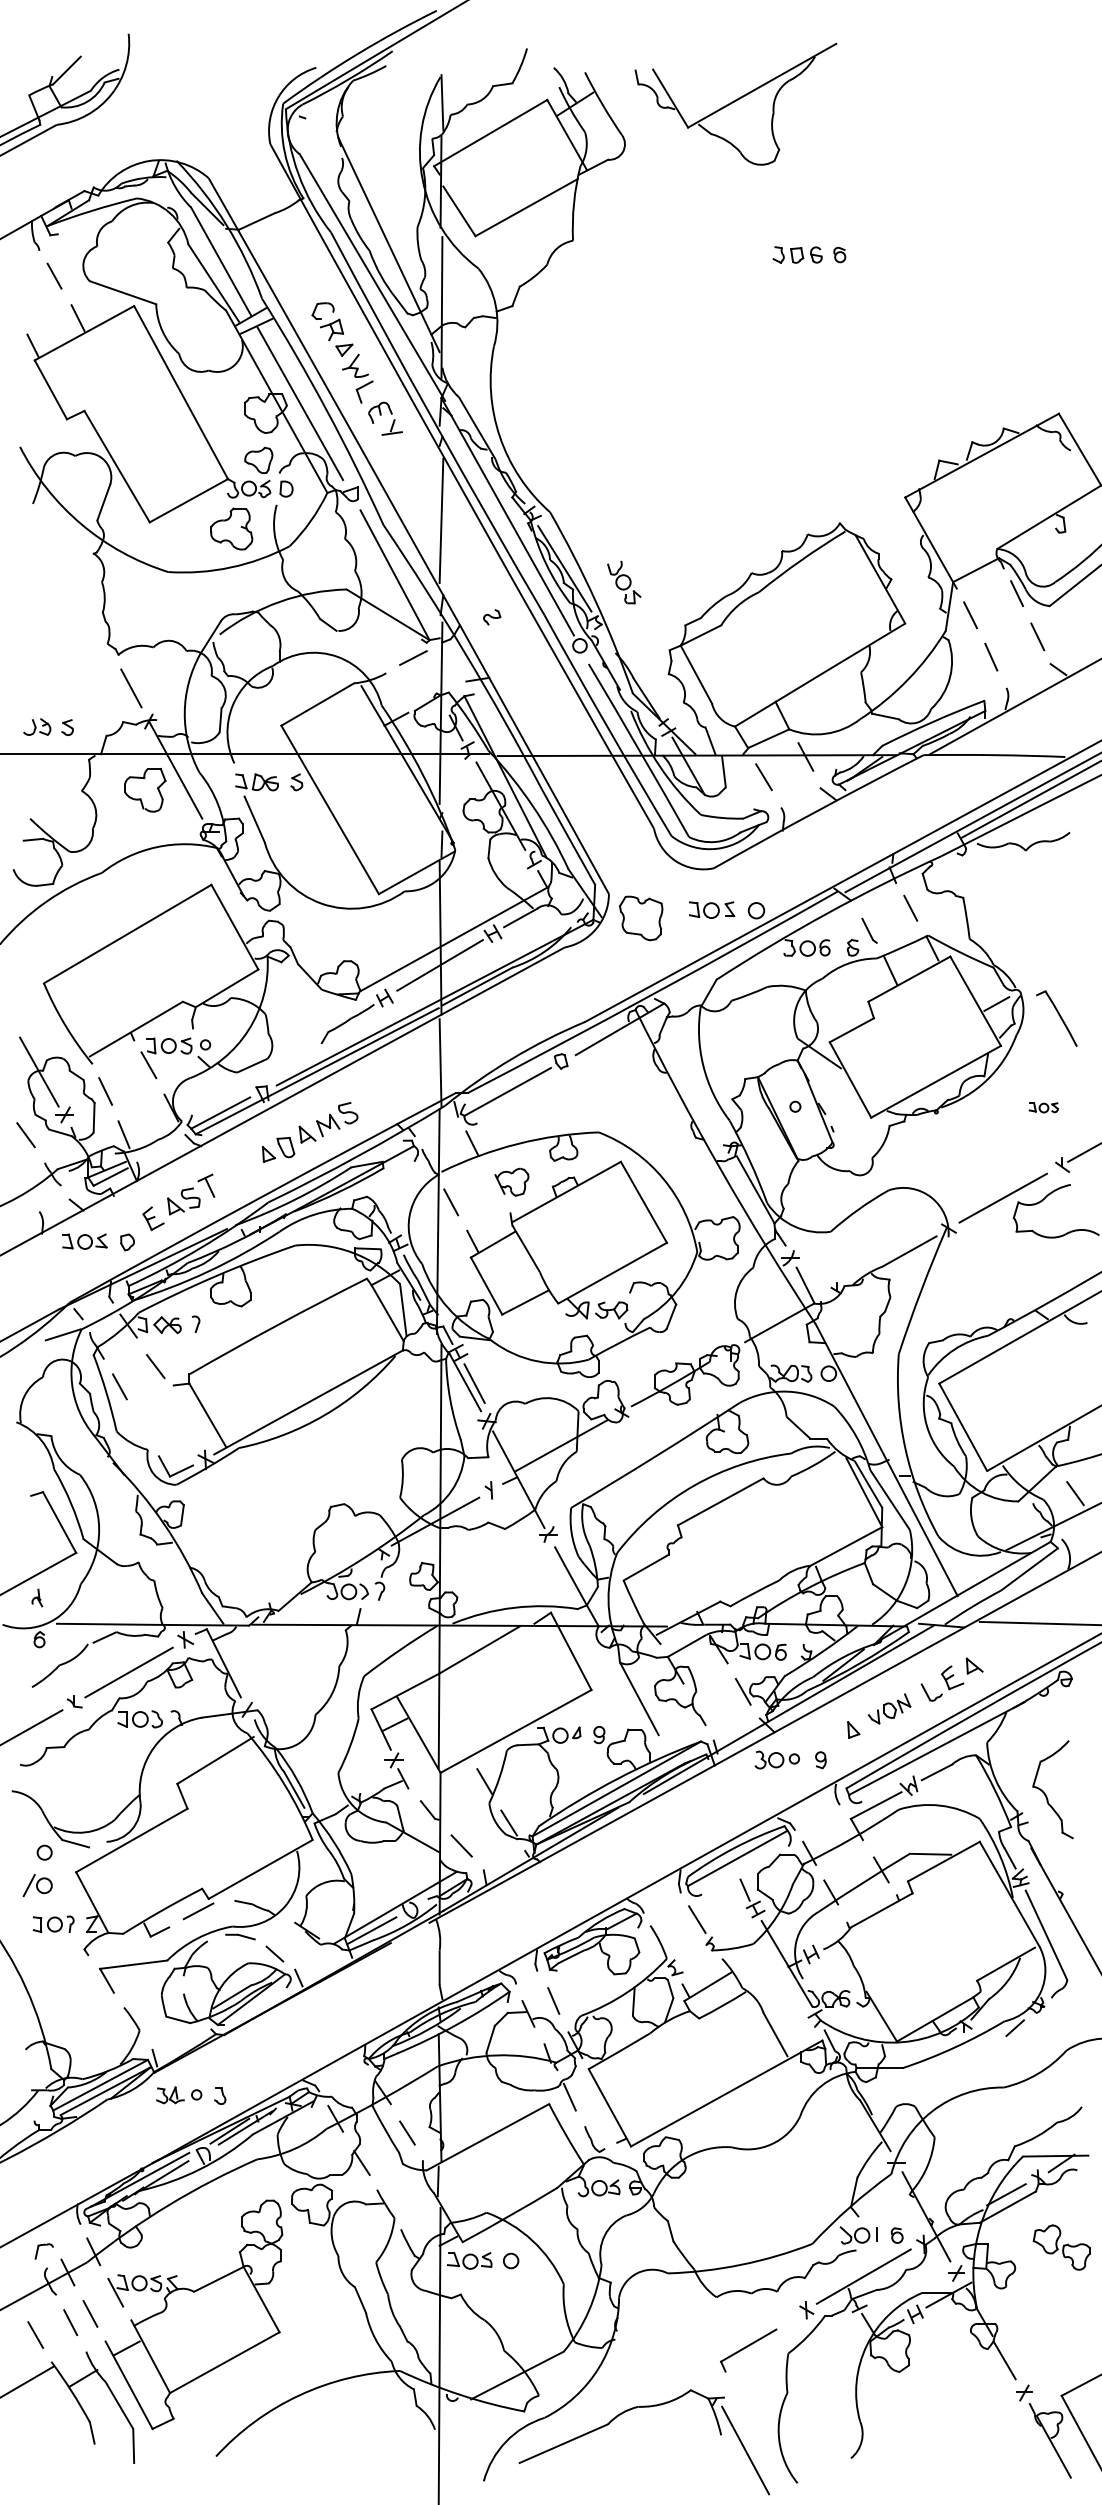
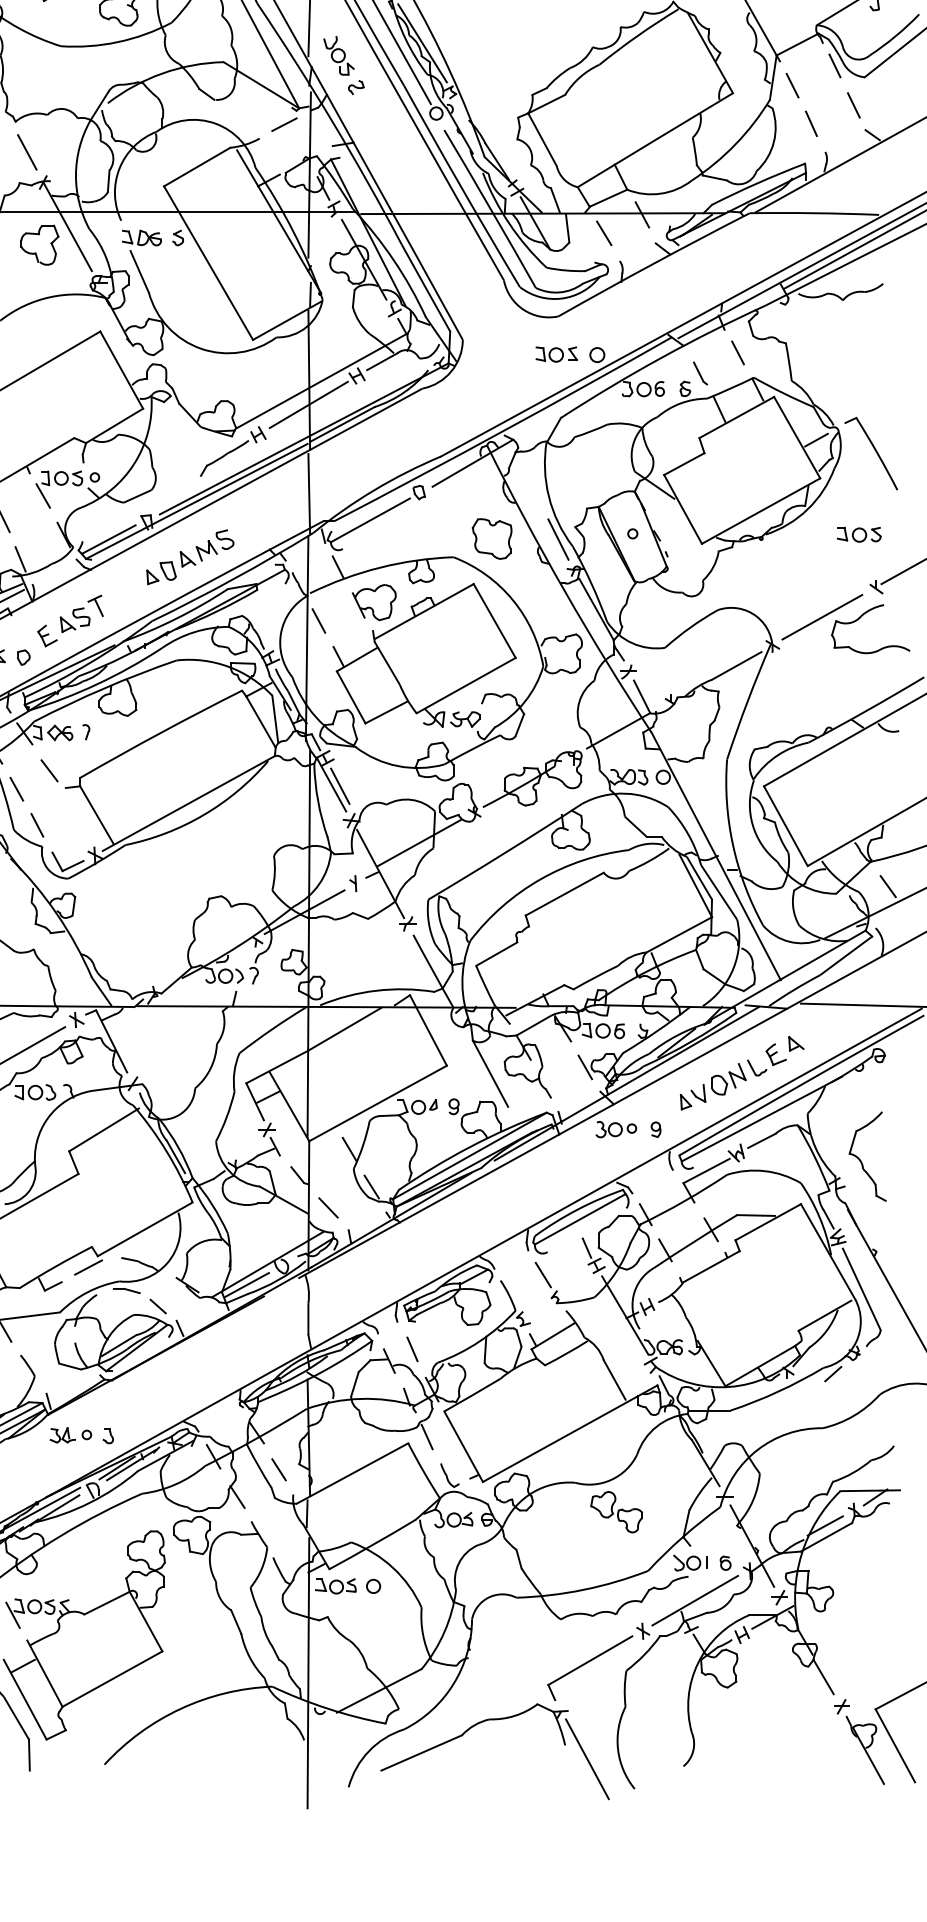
part: (624, 582) -> (339, 55), moved
part: (641, 918) -> (492, 539), moved
part: (1056, 1018) -> (870, 453), size x1.43
part: (1043, 1107) -> (859, 534), size x1.67
line: (713, 1113) -> (558, 540), added
part: (511, 1182) -> (373, 602), size x1.43
line: (142, 1425) -> (37, 824), added
part: (889, 1708) -> (718, 1082), size x1.43
part: (1061, 2247) -> (616, 1512), moved
part: (748, 2350) -> (590, 1668), size x1.67

